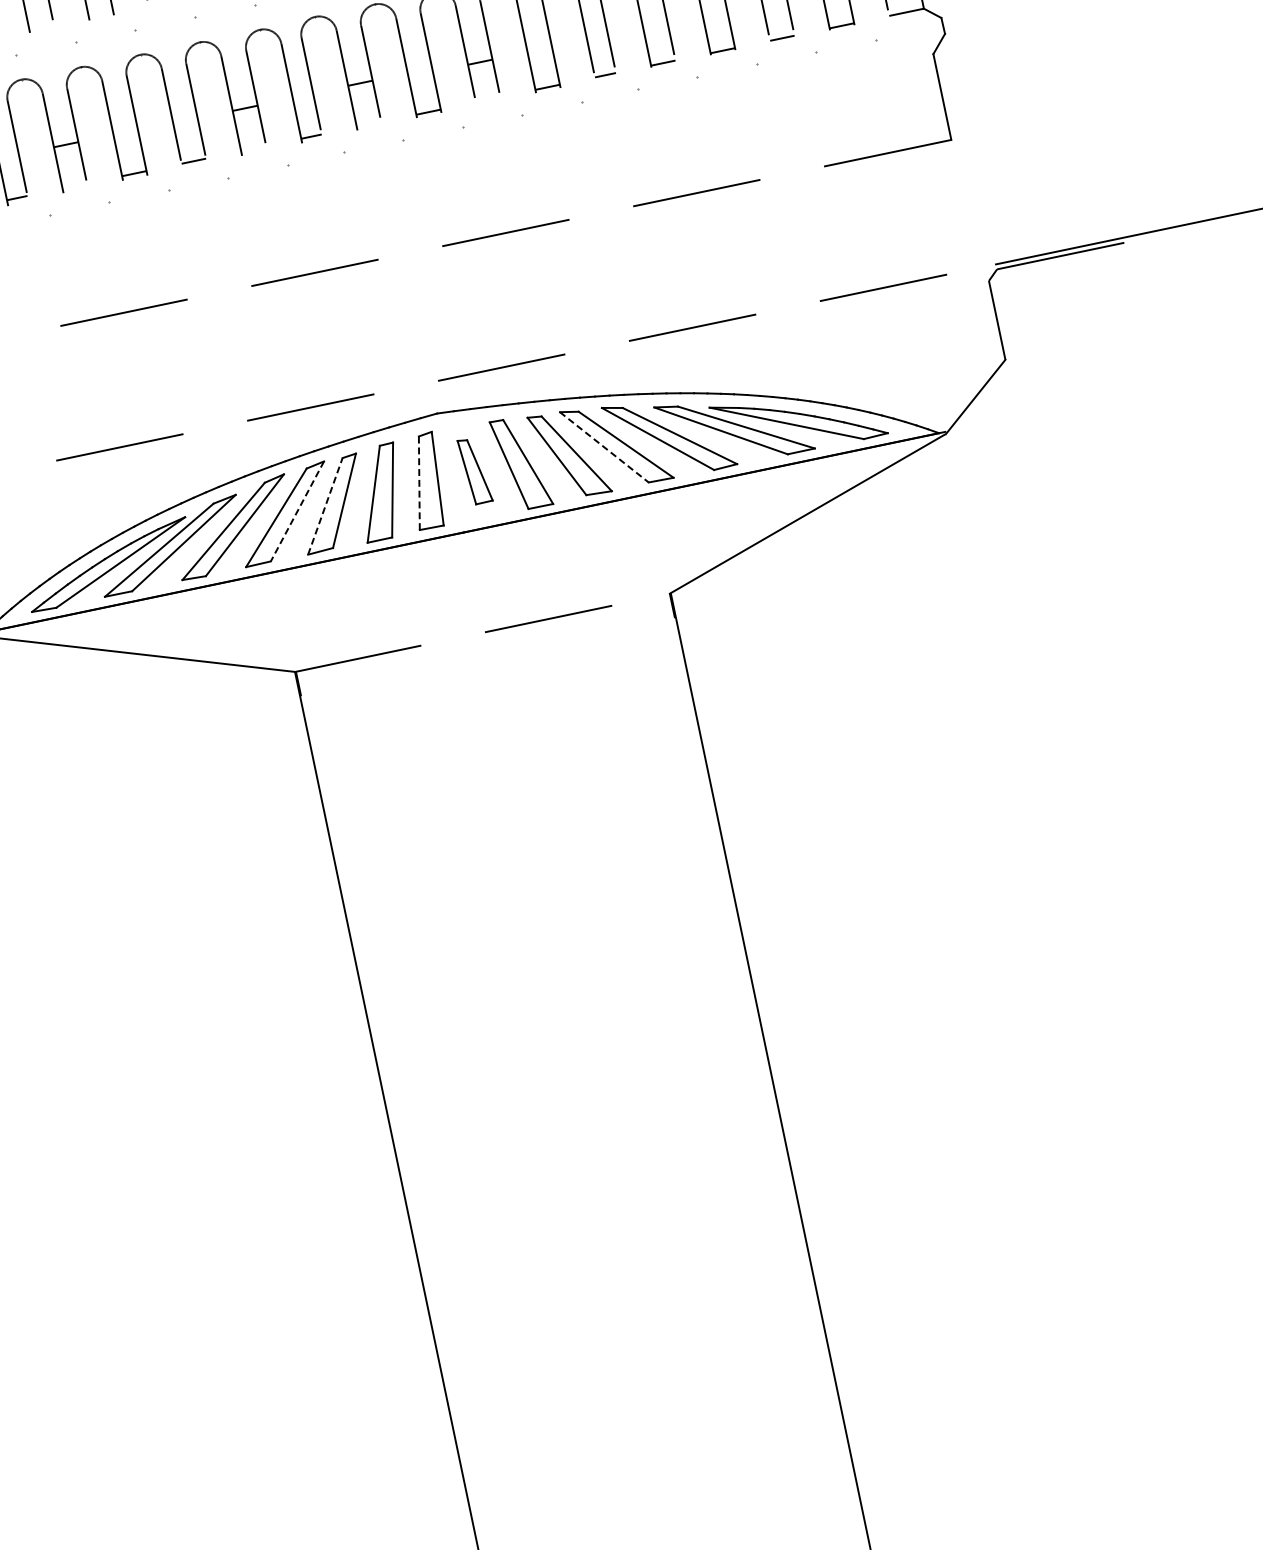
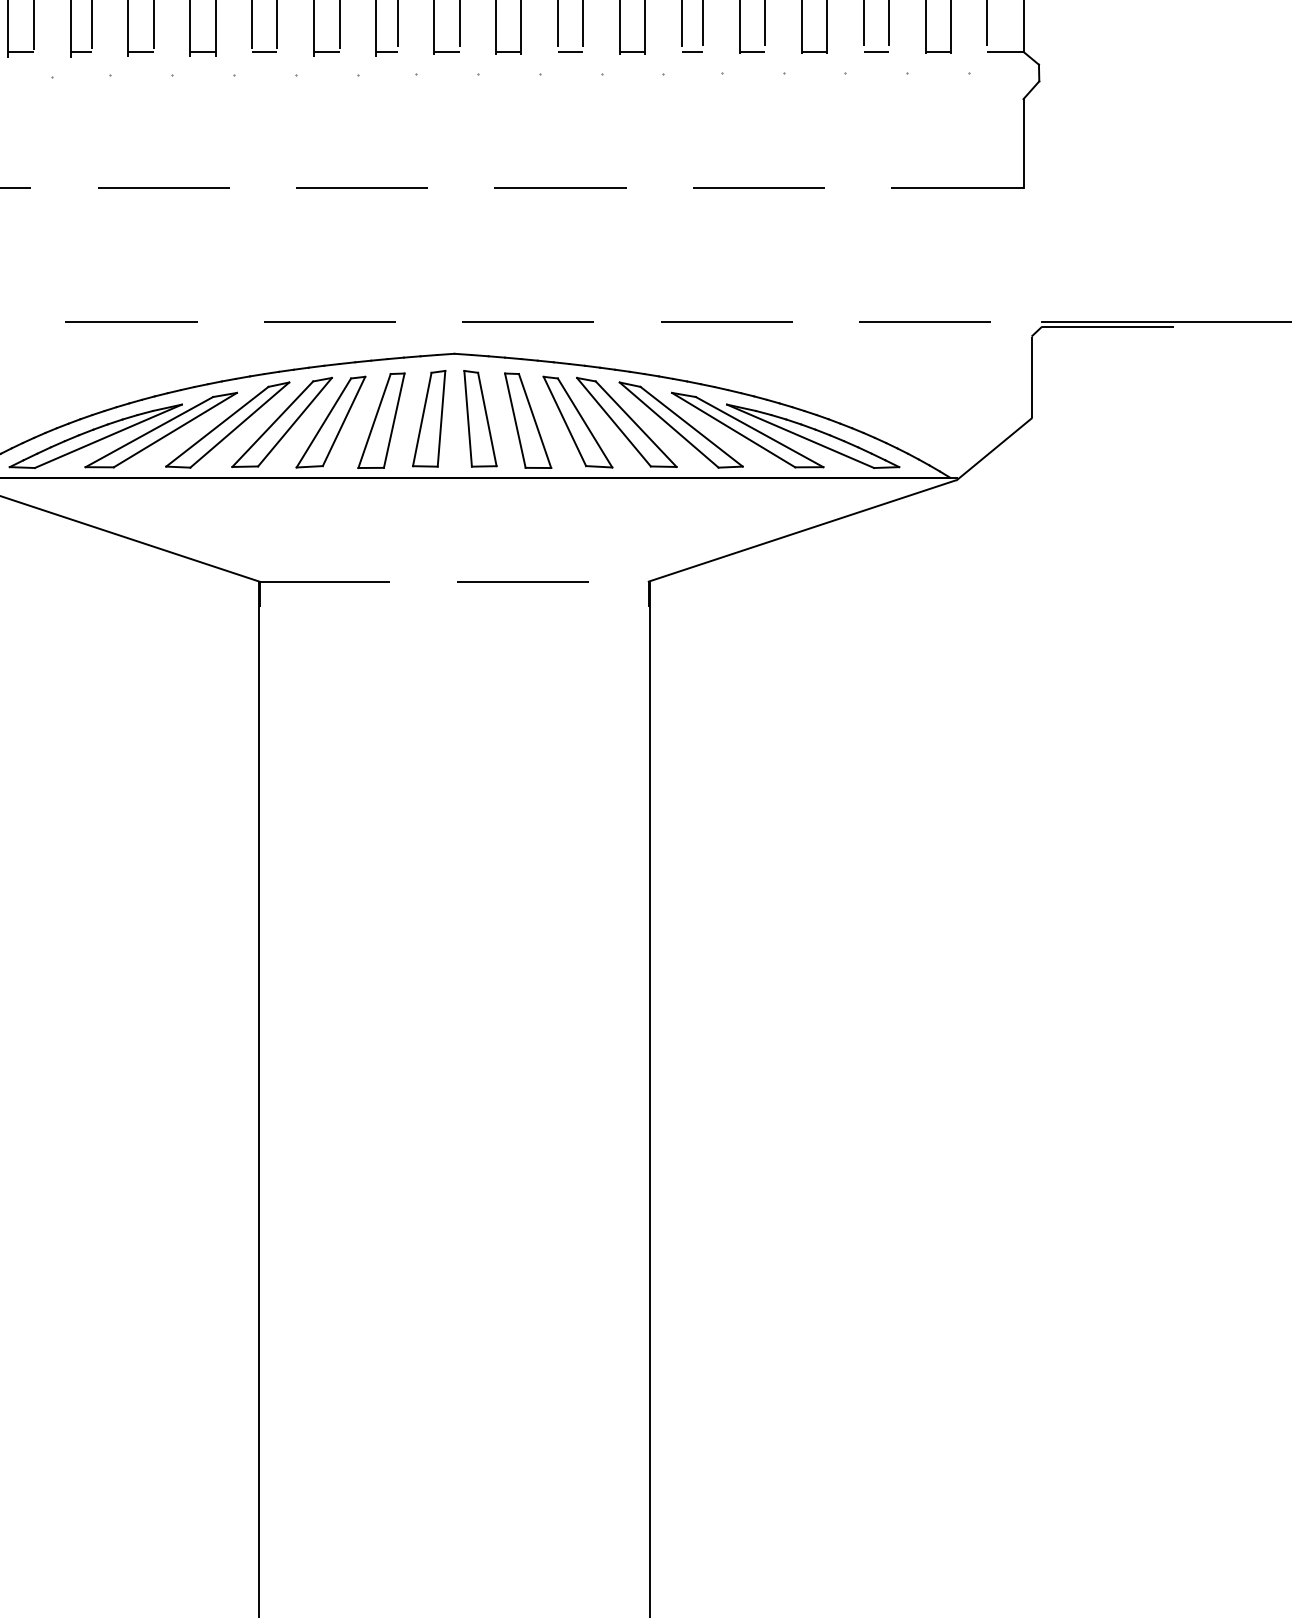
line: (480, 61) -> (570, 51), moved
line: (360, 82) -> (446, 51), moved
line: (244, 108) -> (326, 51), moved
line: (65, 144) -> (140, 51), moved
line: (603, 447) -> (613, 422), dashed -> solid
part: (475, 470) -> (480, 418), size x1.43
line: (419, 483) -> (422, 419), dashed -> solid
line: (325, 505) -> (324, 422), dashed -> solid
line: (297, 511) -> (295, 422), dashed -> solid

